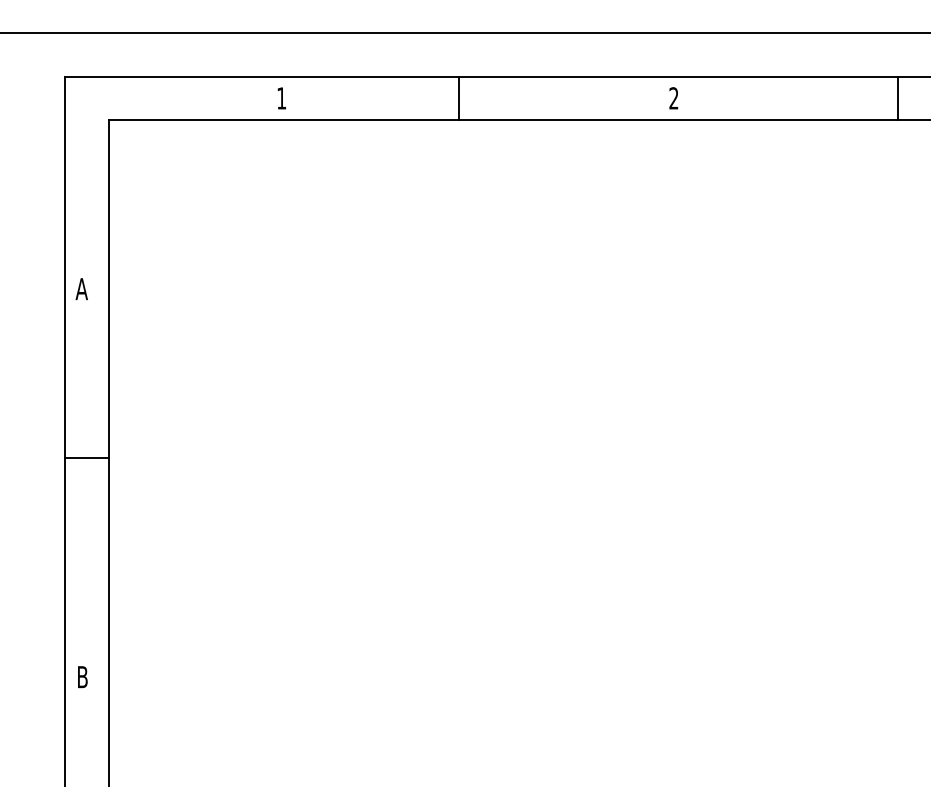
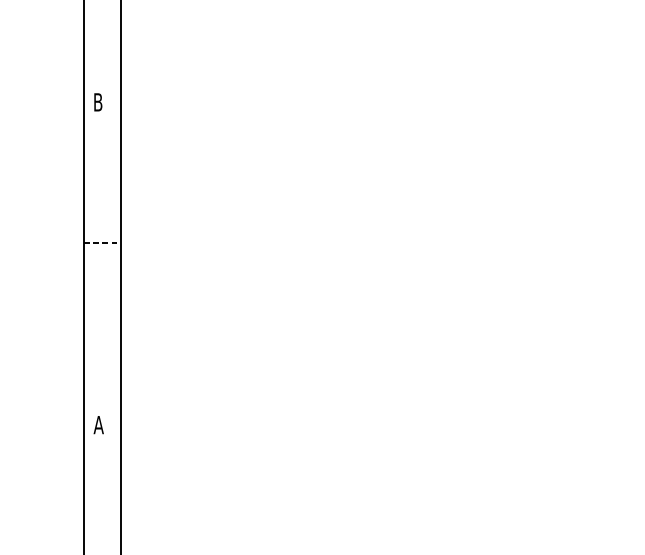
text: (81, 289) -> (97, 102), A -> B
line: (86, 457) -> (102, 242), solid -> dashed
text: (82, 677) -> (98, 425), B -> A

